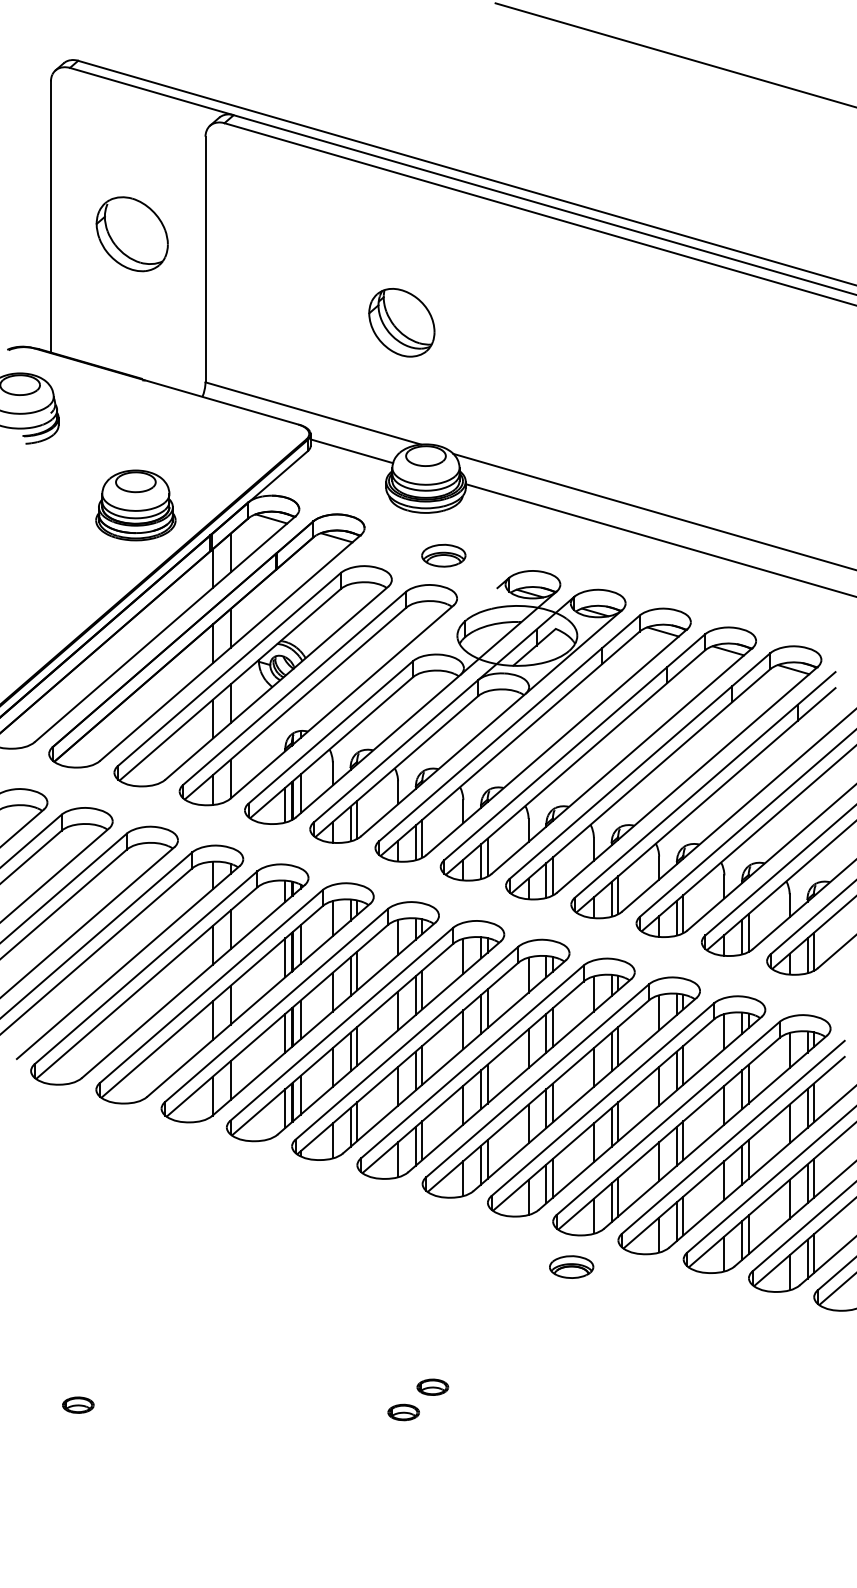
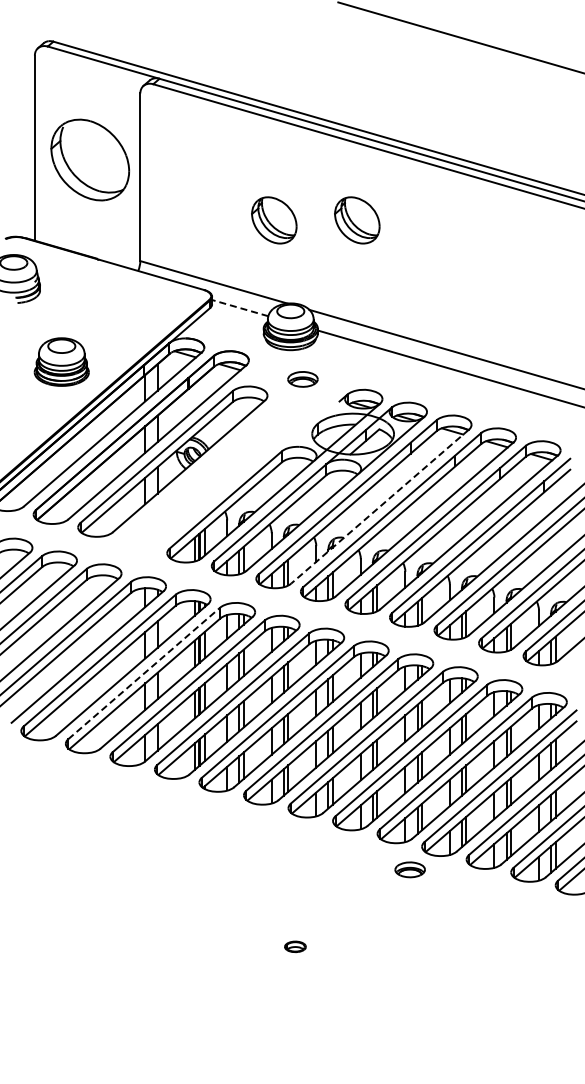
part: (132, 233) -> (90, 159), size x1.6
part: (523, 322) -> (357, 220), added
line: (350, 451) -> (239, 308), solid -> dashed
part: (135, 504) -> (61, 361), moved
part: (317, 695) -> (216, 474), removed
line: (557, 741) -> (380, 506), solid -> dashed
line: (211, 986) -> (144, 673), solid -> dashed
part: (570, 1266) -> (409, 869), moved
part: (78, 1404) -> (53, 958), removed
part: (403, 1411) -> (275, 963), removed

